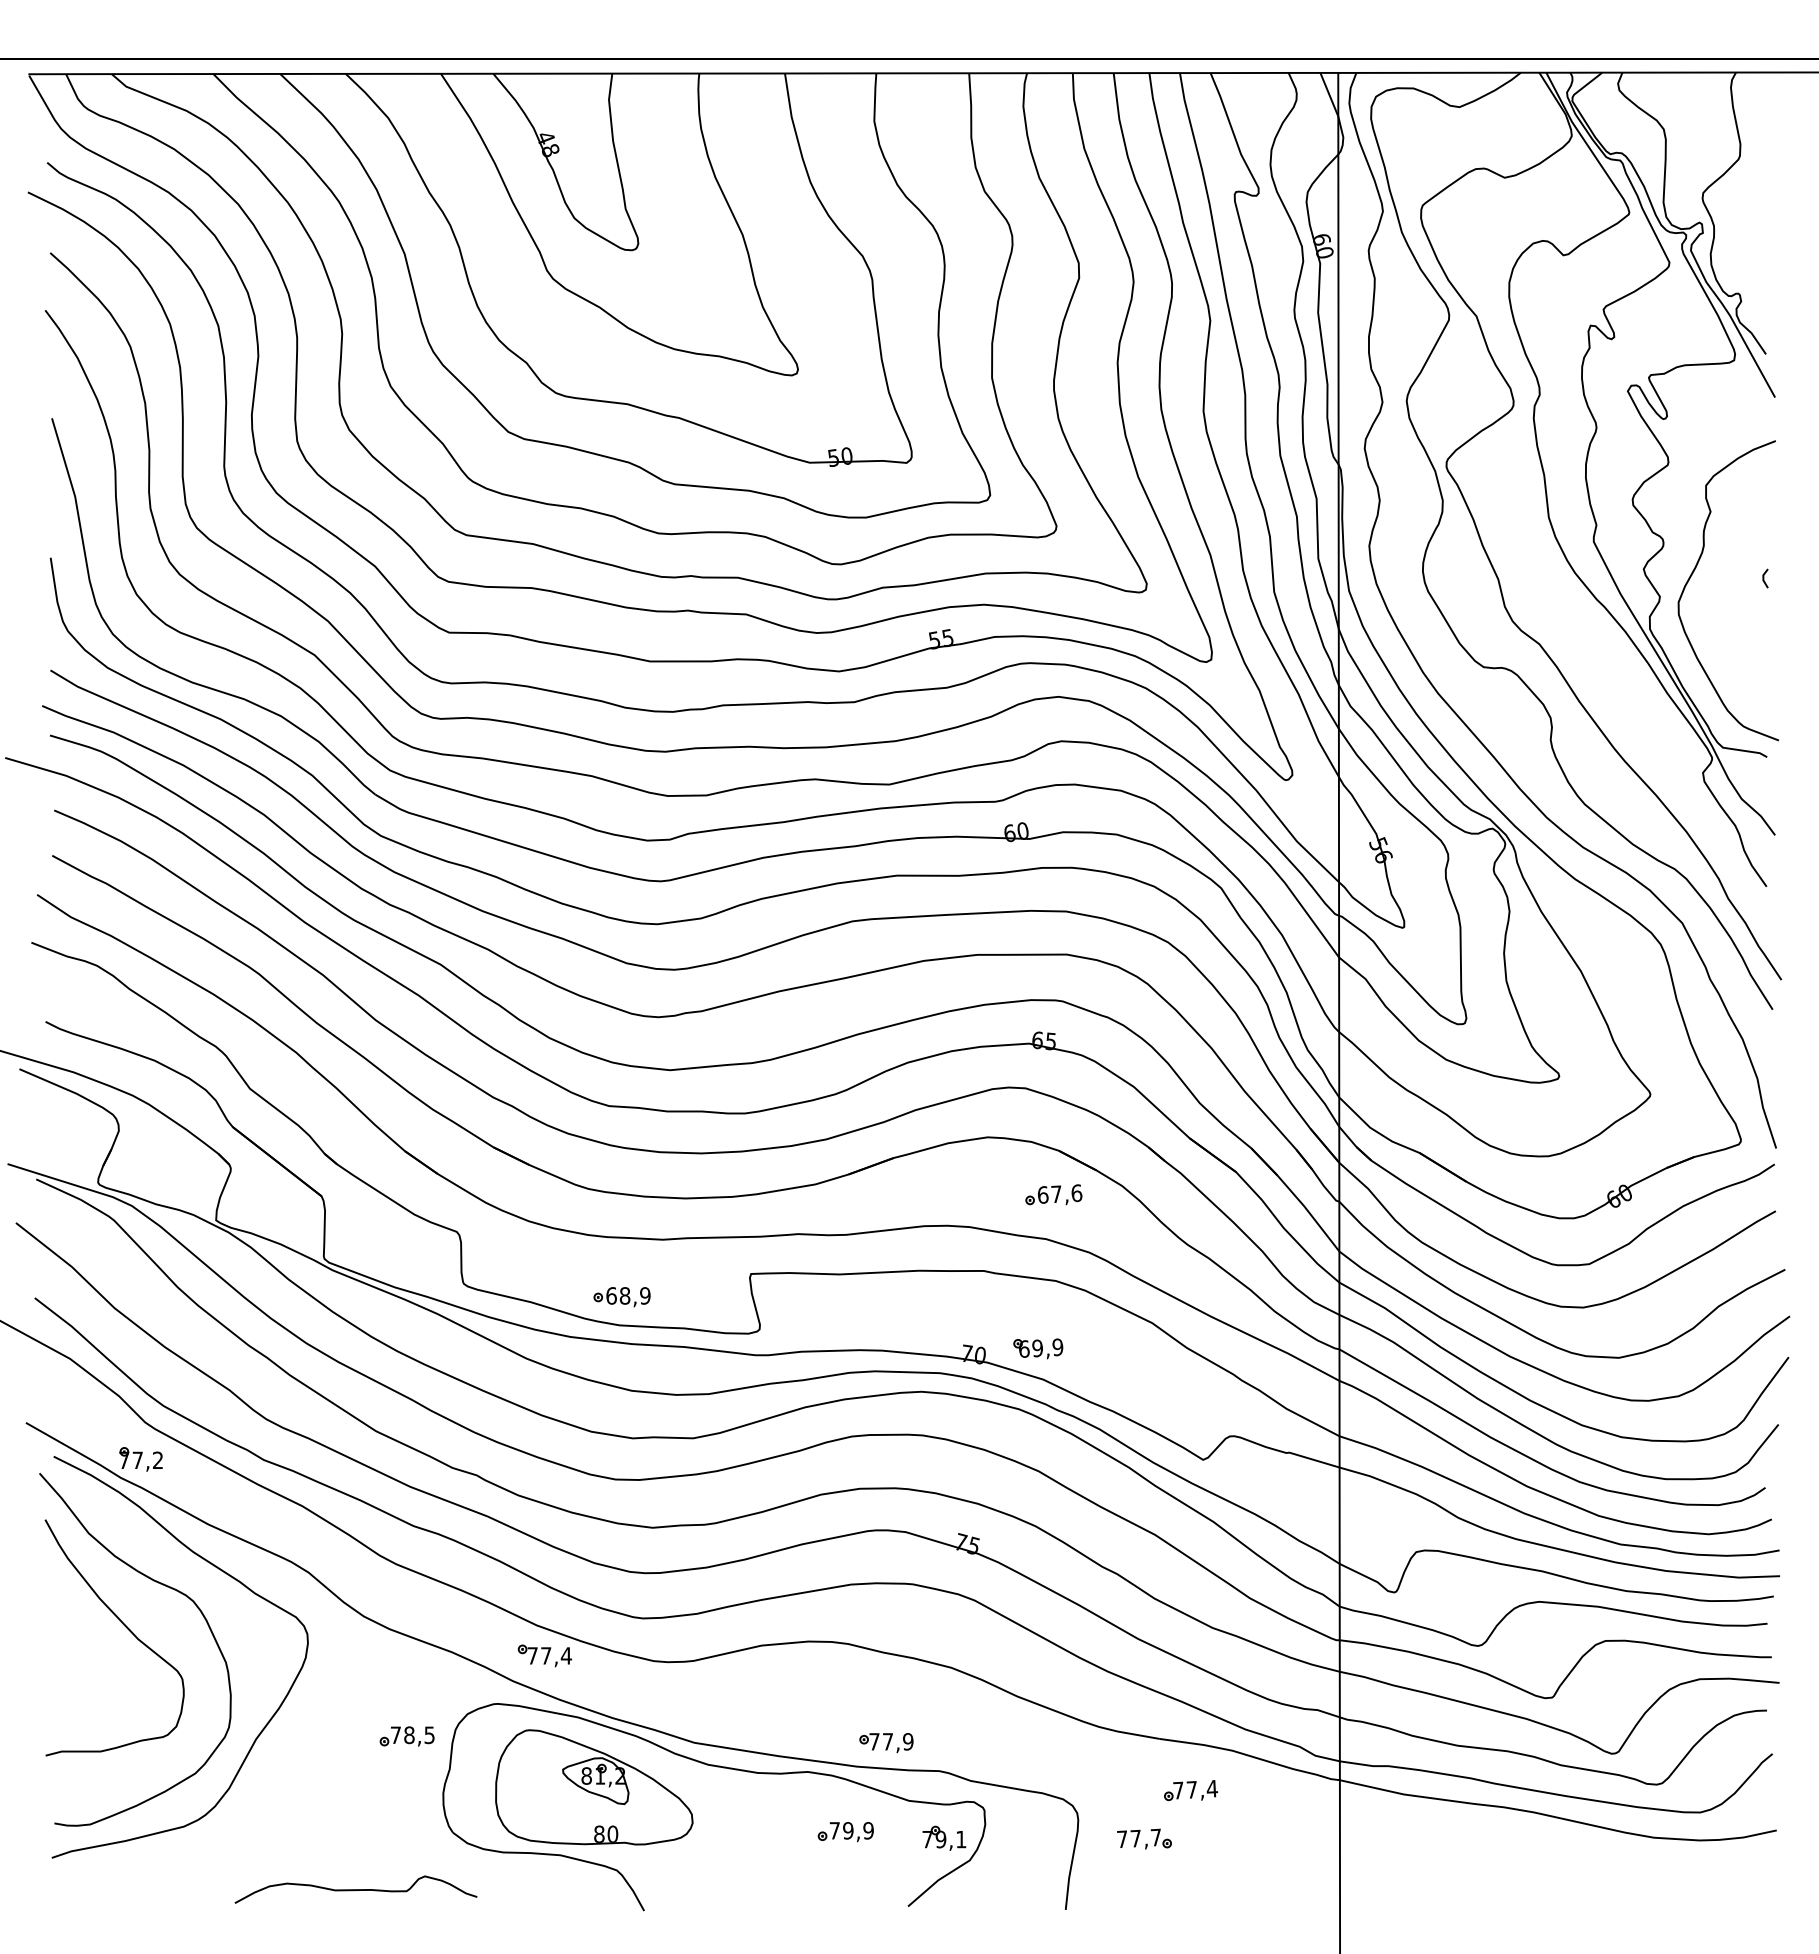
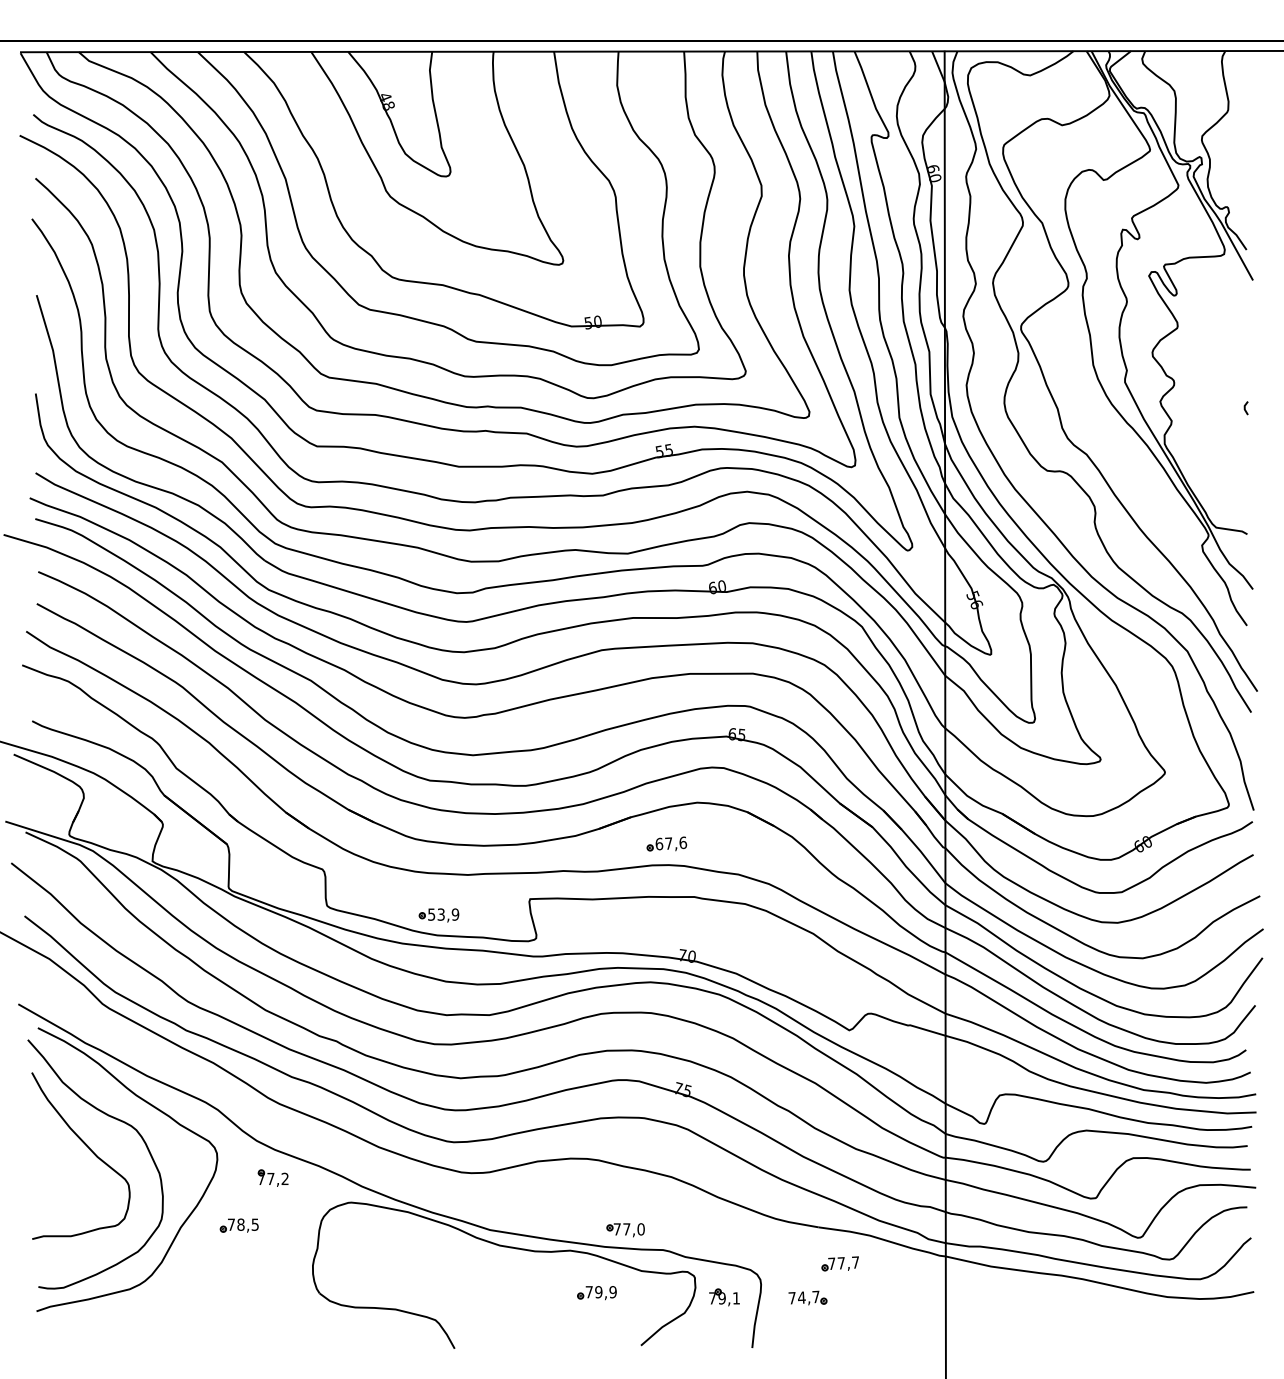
curve: (1693, 573) -> (1195, 404), removed
part: (1053, 1194) -> (666, 843), moved
text: (618, 1295) -> (436, 914), 68,9 -> 53,9
part: (1038, 1348) -> (733, 951), removed
part: (140, 1459) -> (272, 1178), moved
part: (544, 1655) -> (384, 1168), removed
part: (406, 1736) -> (238, 1225), moved
text: (908, 1741) -> (641, 1229), 77,9 -> 77,0
part: (594, 1787) -> (419, 1261), removed
text: (1212, 1788) -> (855, 1262), 77,4 -> 77,7
part: (944, 1837) -> (724, 1296), moved
text: (1135, 1838) -> (801, 1297), 77,7 -> 74,7
curve: (355, 1889) -> (250, 1333), removed

